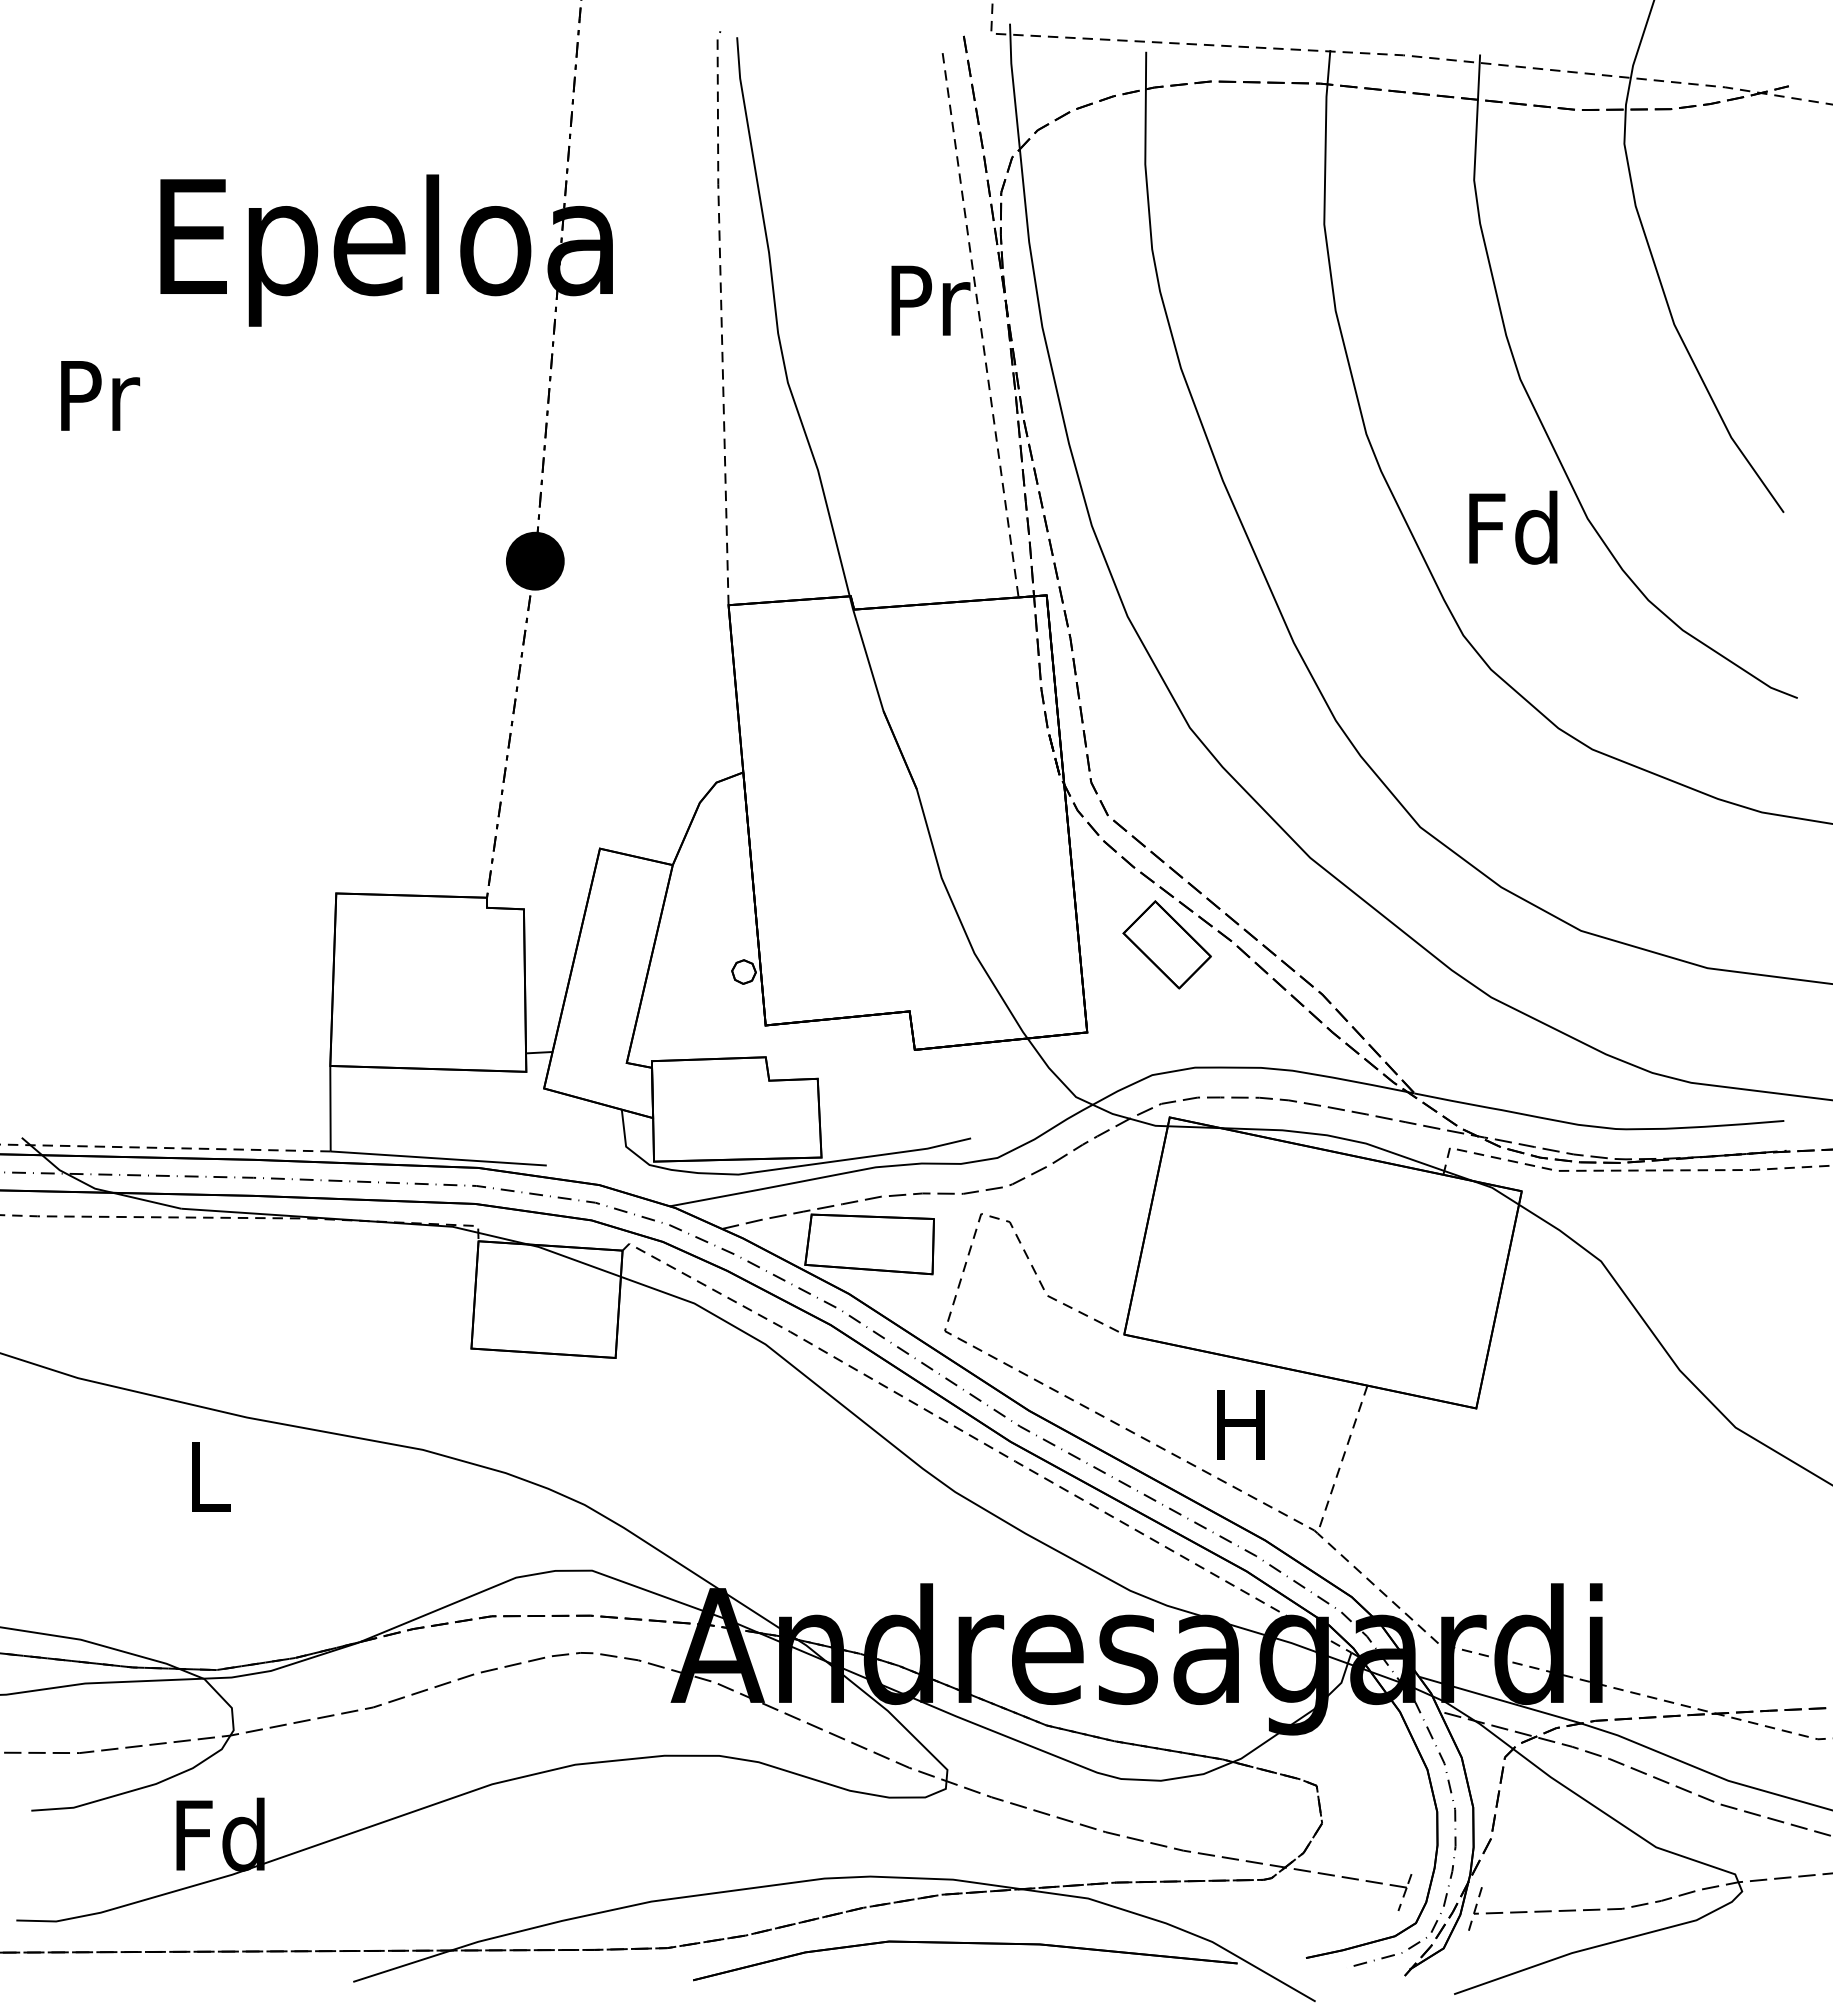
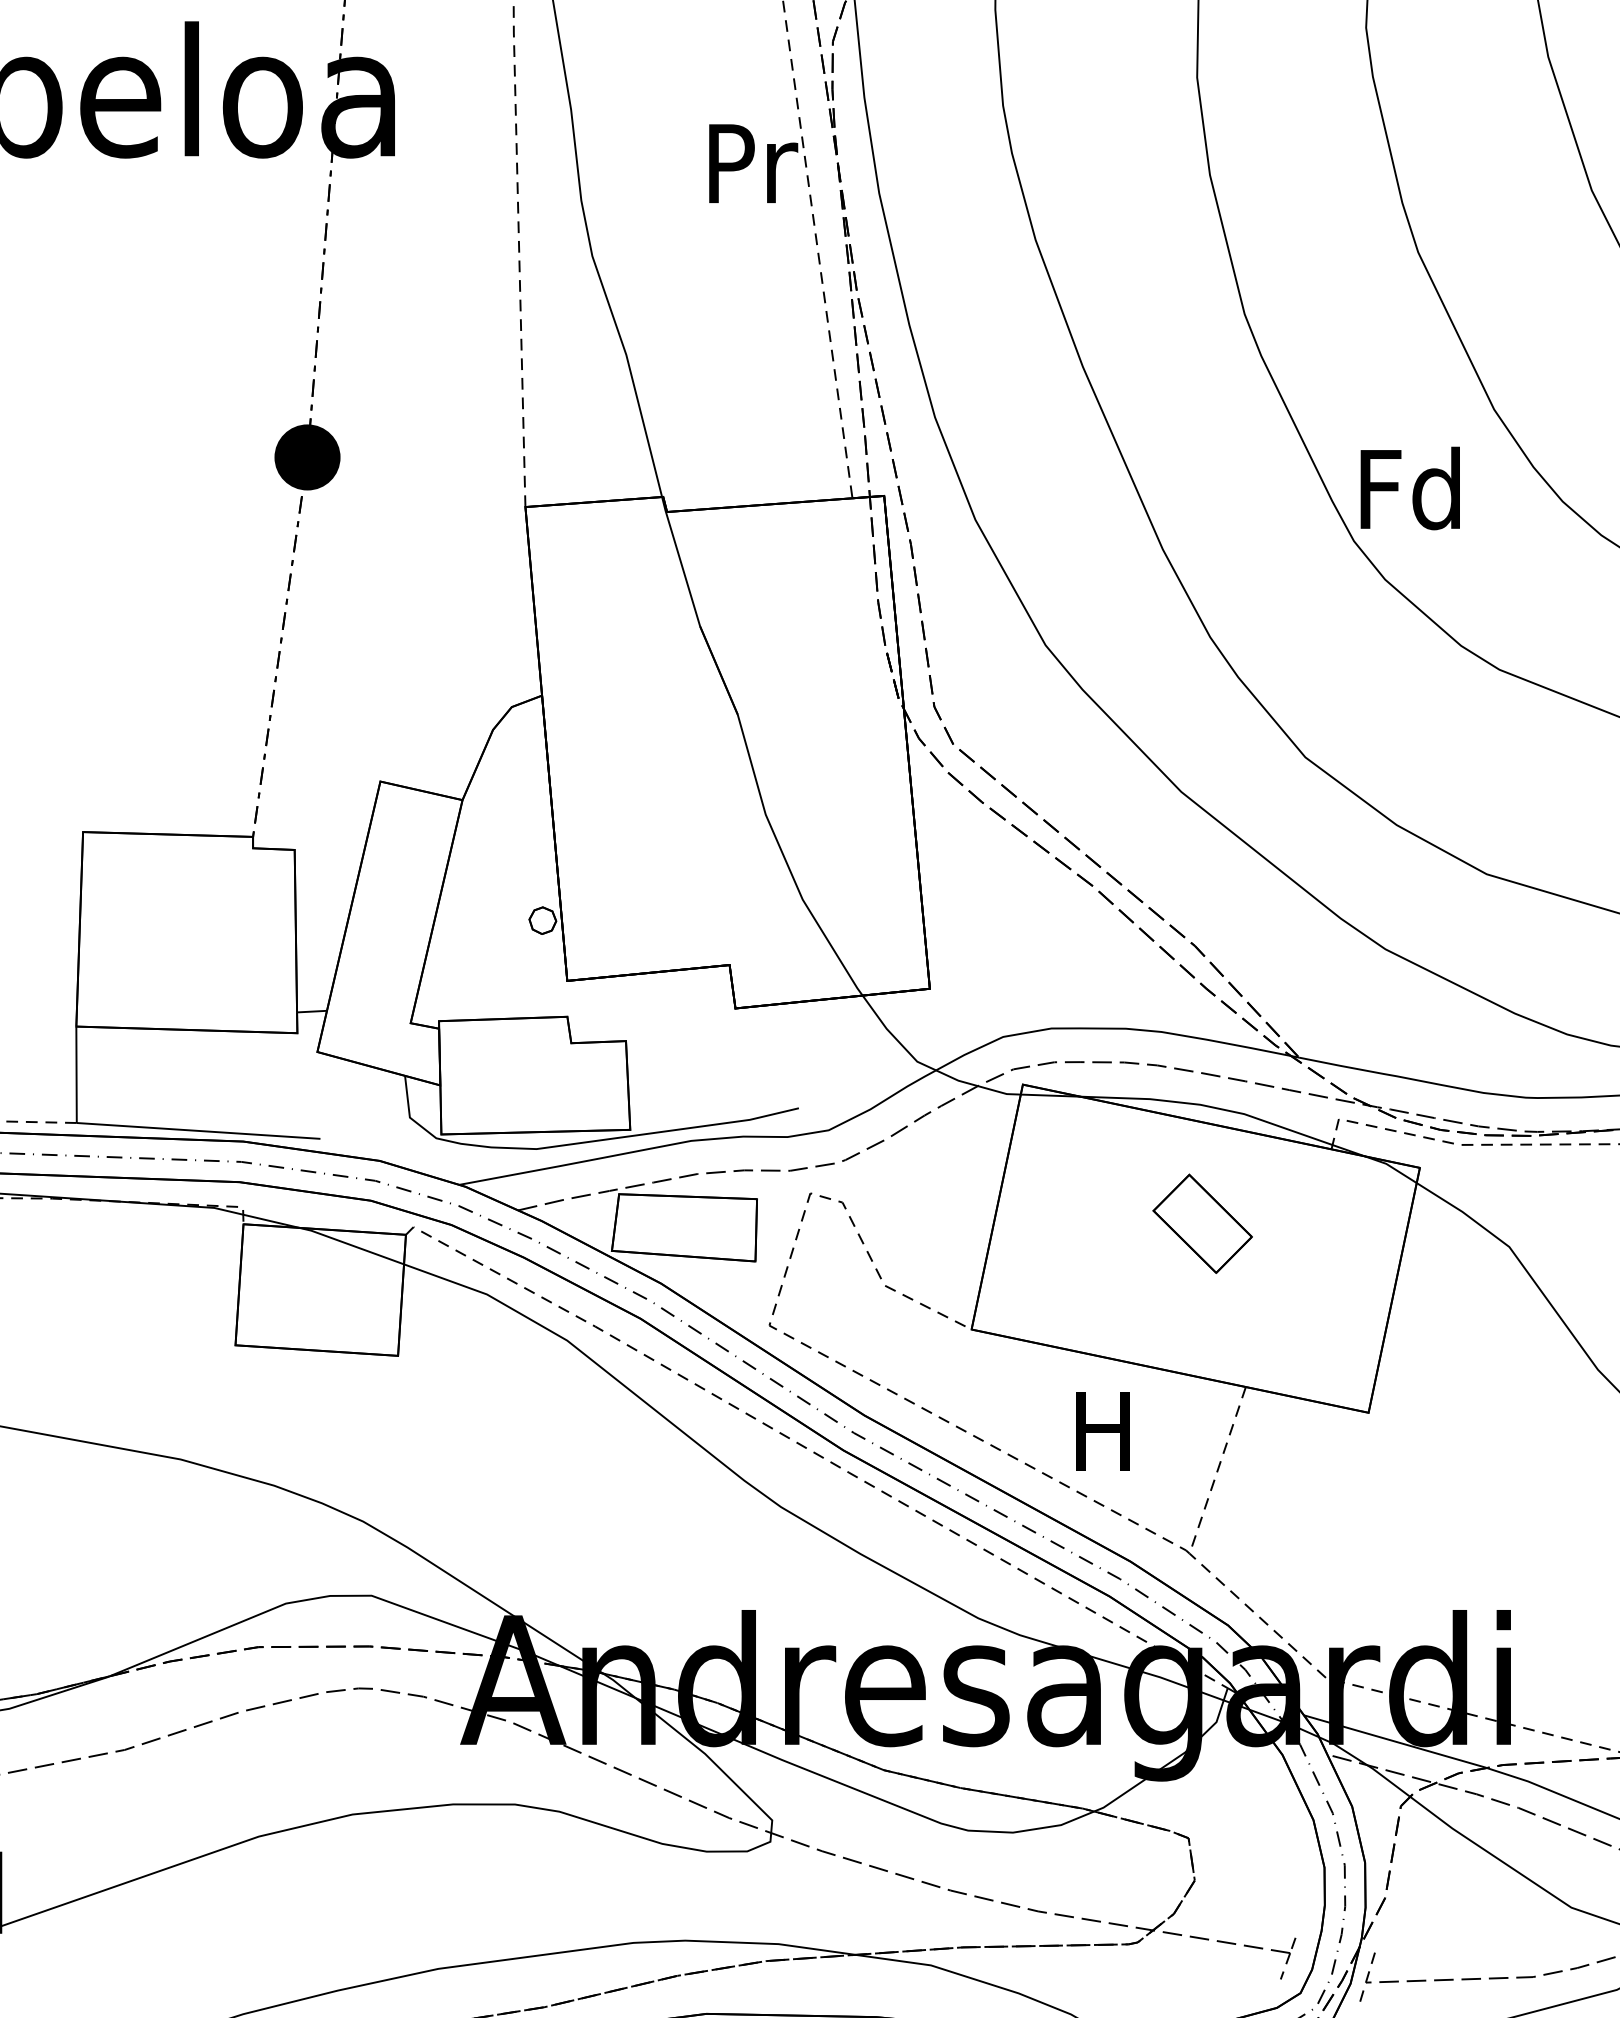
text: (1513, 527) -> (1410, 488), moved
part: (1166, 944) -> (1201, 1223), moved

